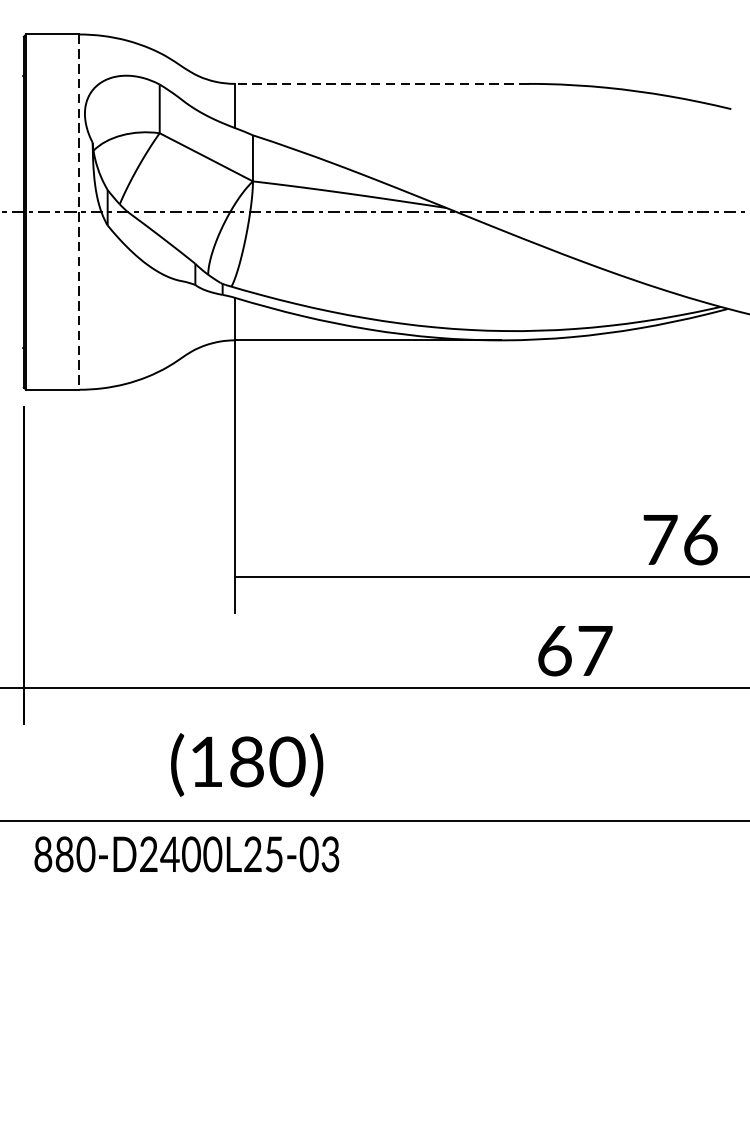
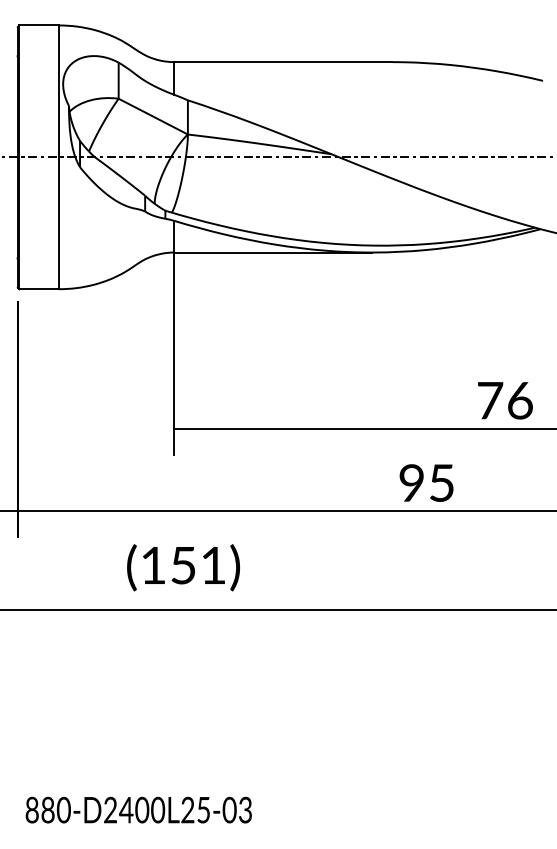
line: (380, 84) -> (282, 62), dashed -> solid
line: (80, 212) -> (59, 157), dashed -> solid
text: (574, 650) -> (426, 482), 67 -> 95
text: (267, 761) -> (198, 565), (180) -> (151)
text: (186, 853) -> (138, 809), moved

